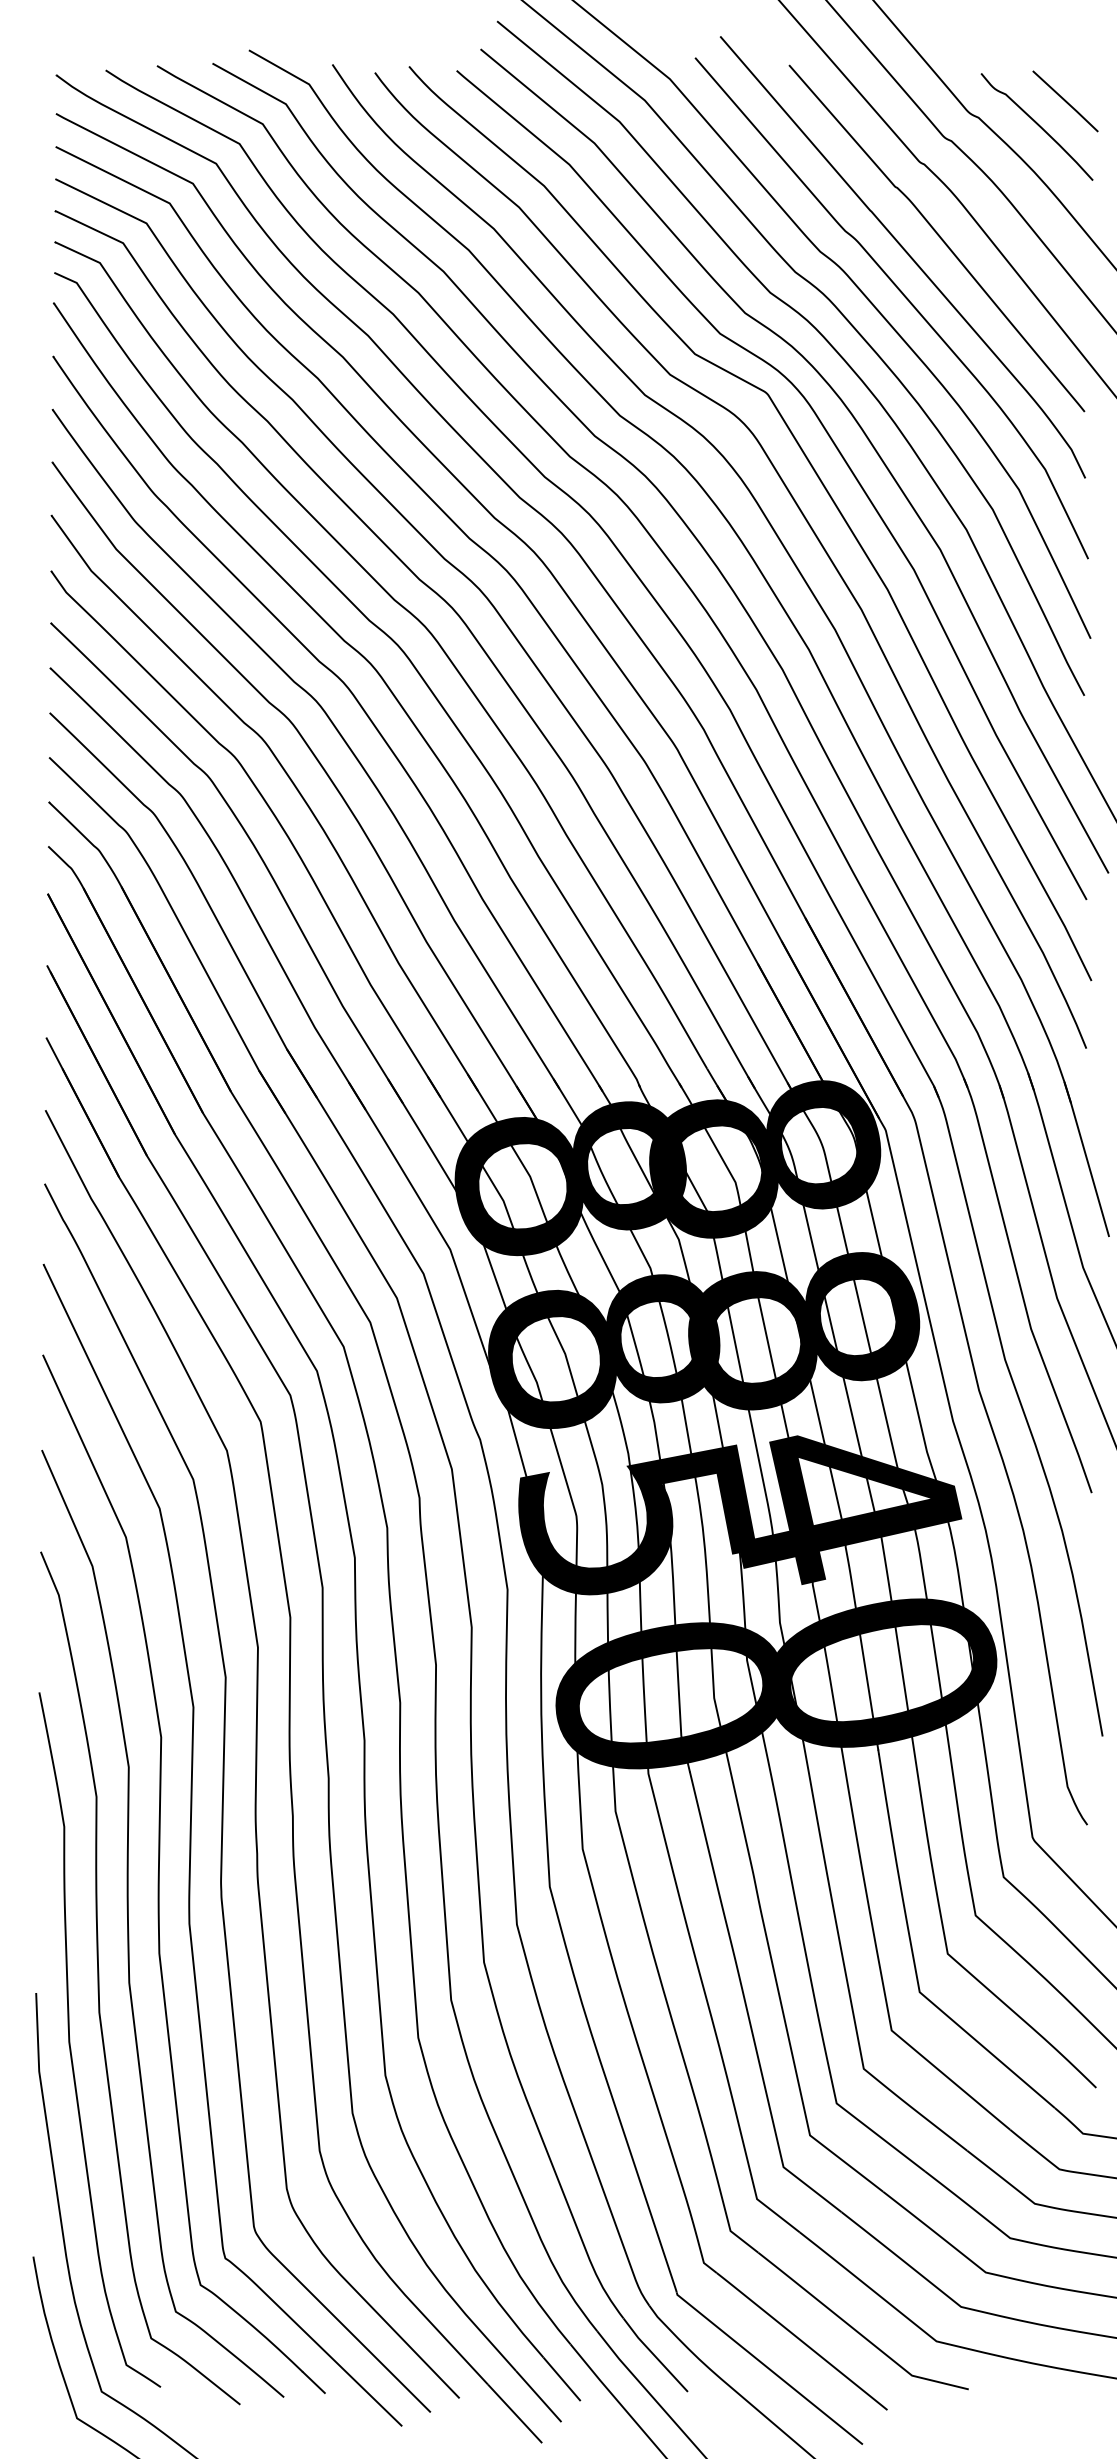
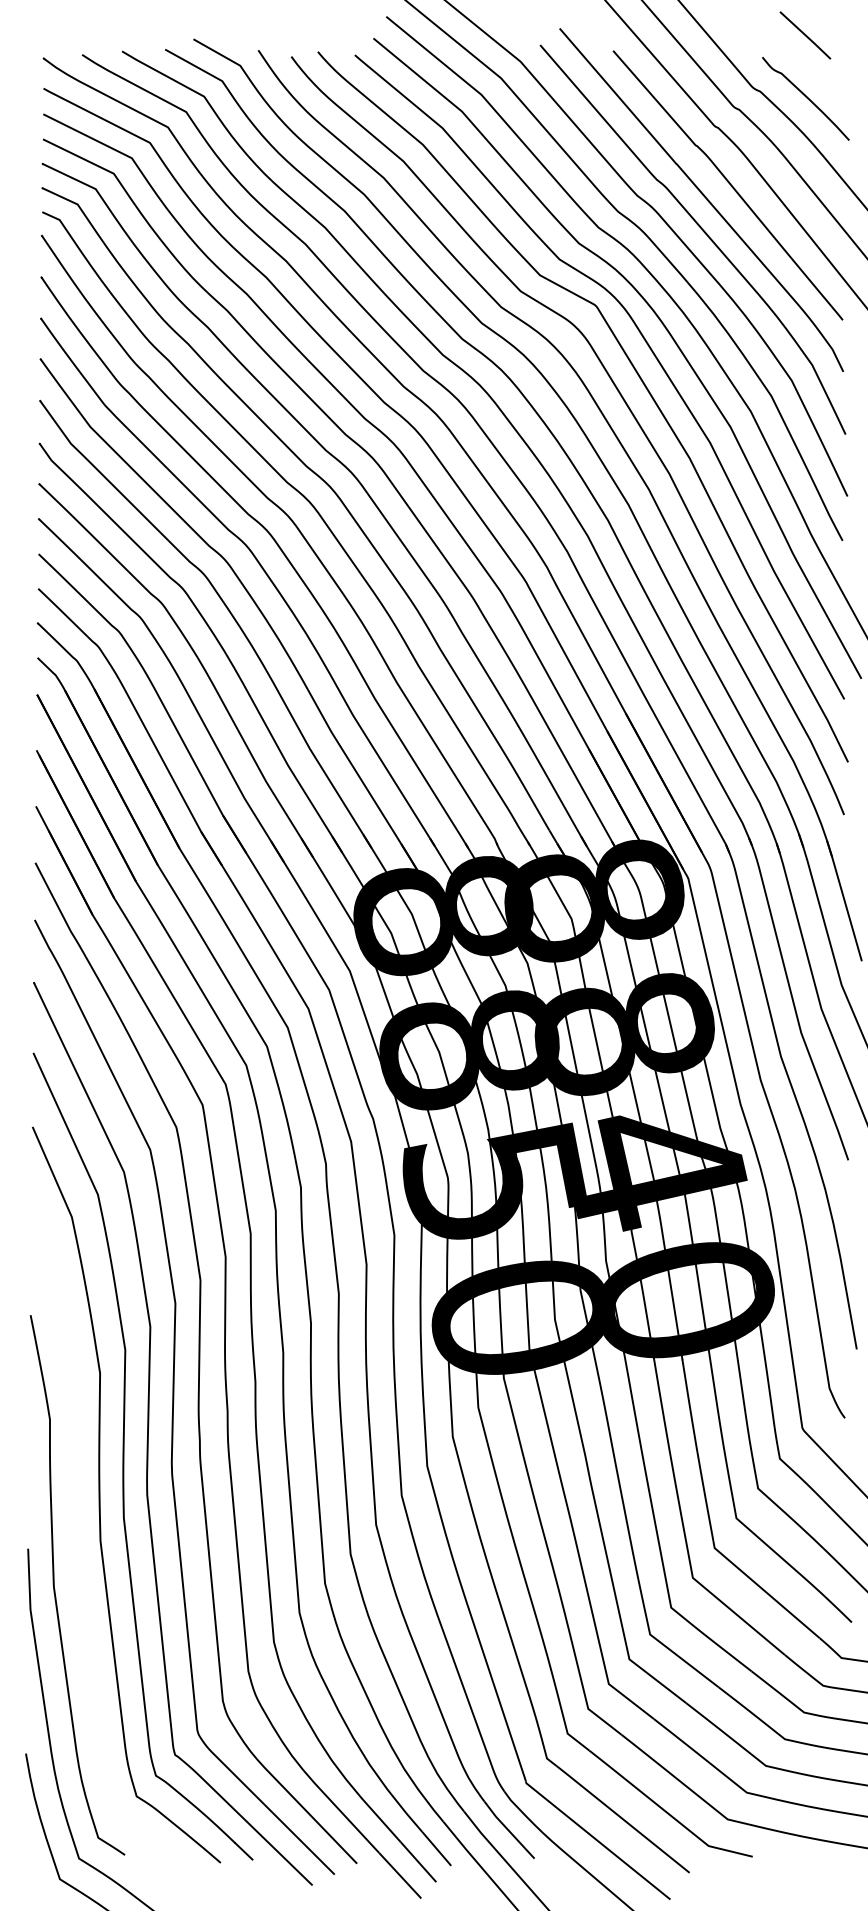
line: (1065, 101) -> (805, 35), moved
curve: (99, 1978) -> (77, 1537), removed

